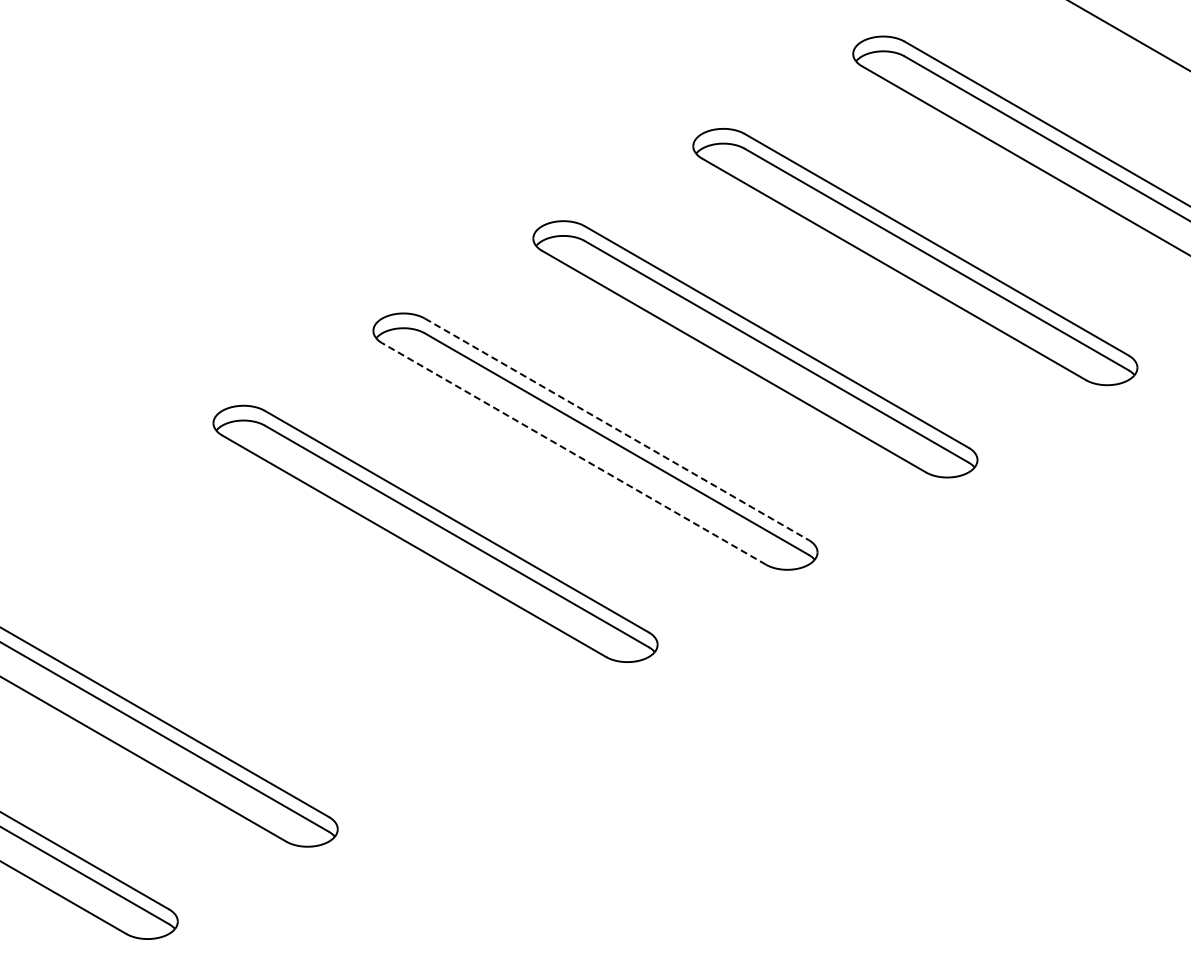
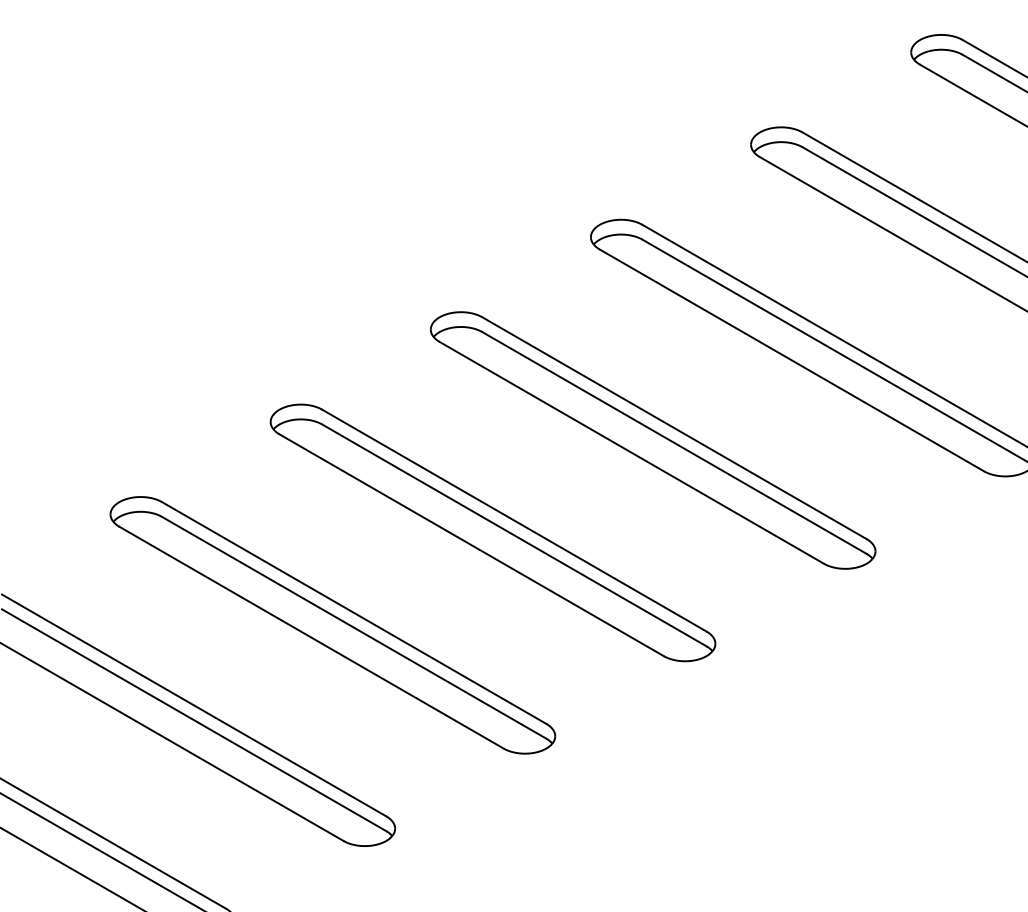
line: (616, 429) -> (674, 428), dashed -> solid
line: (574, 453) -> (632, 452), dashed -> solid
part: (275, 626) -> (332, 625), added

